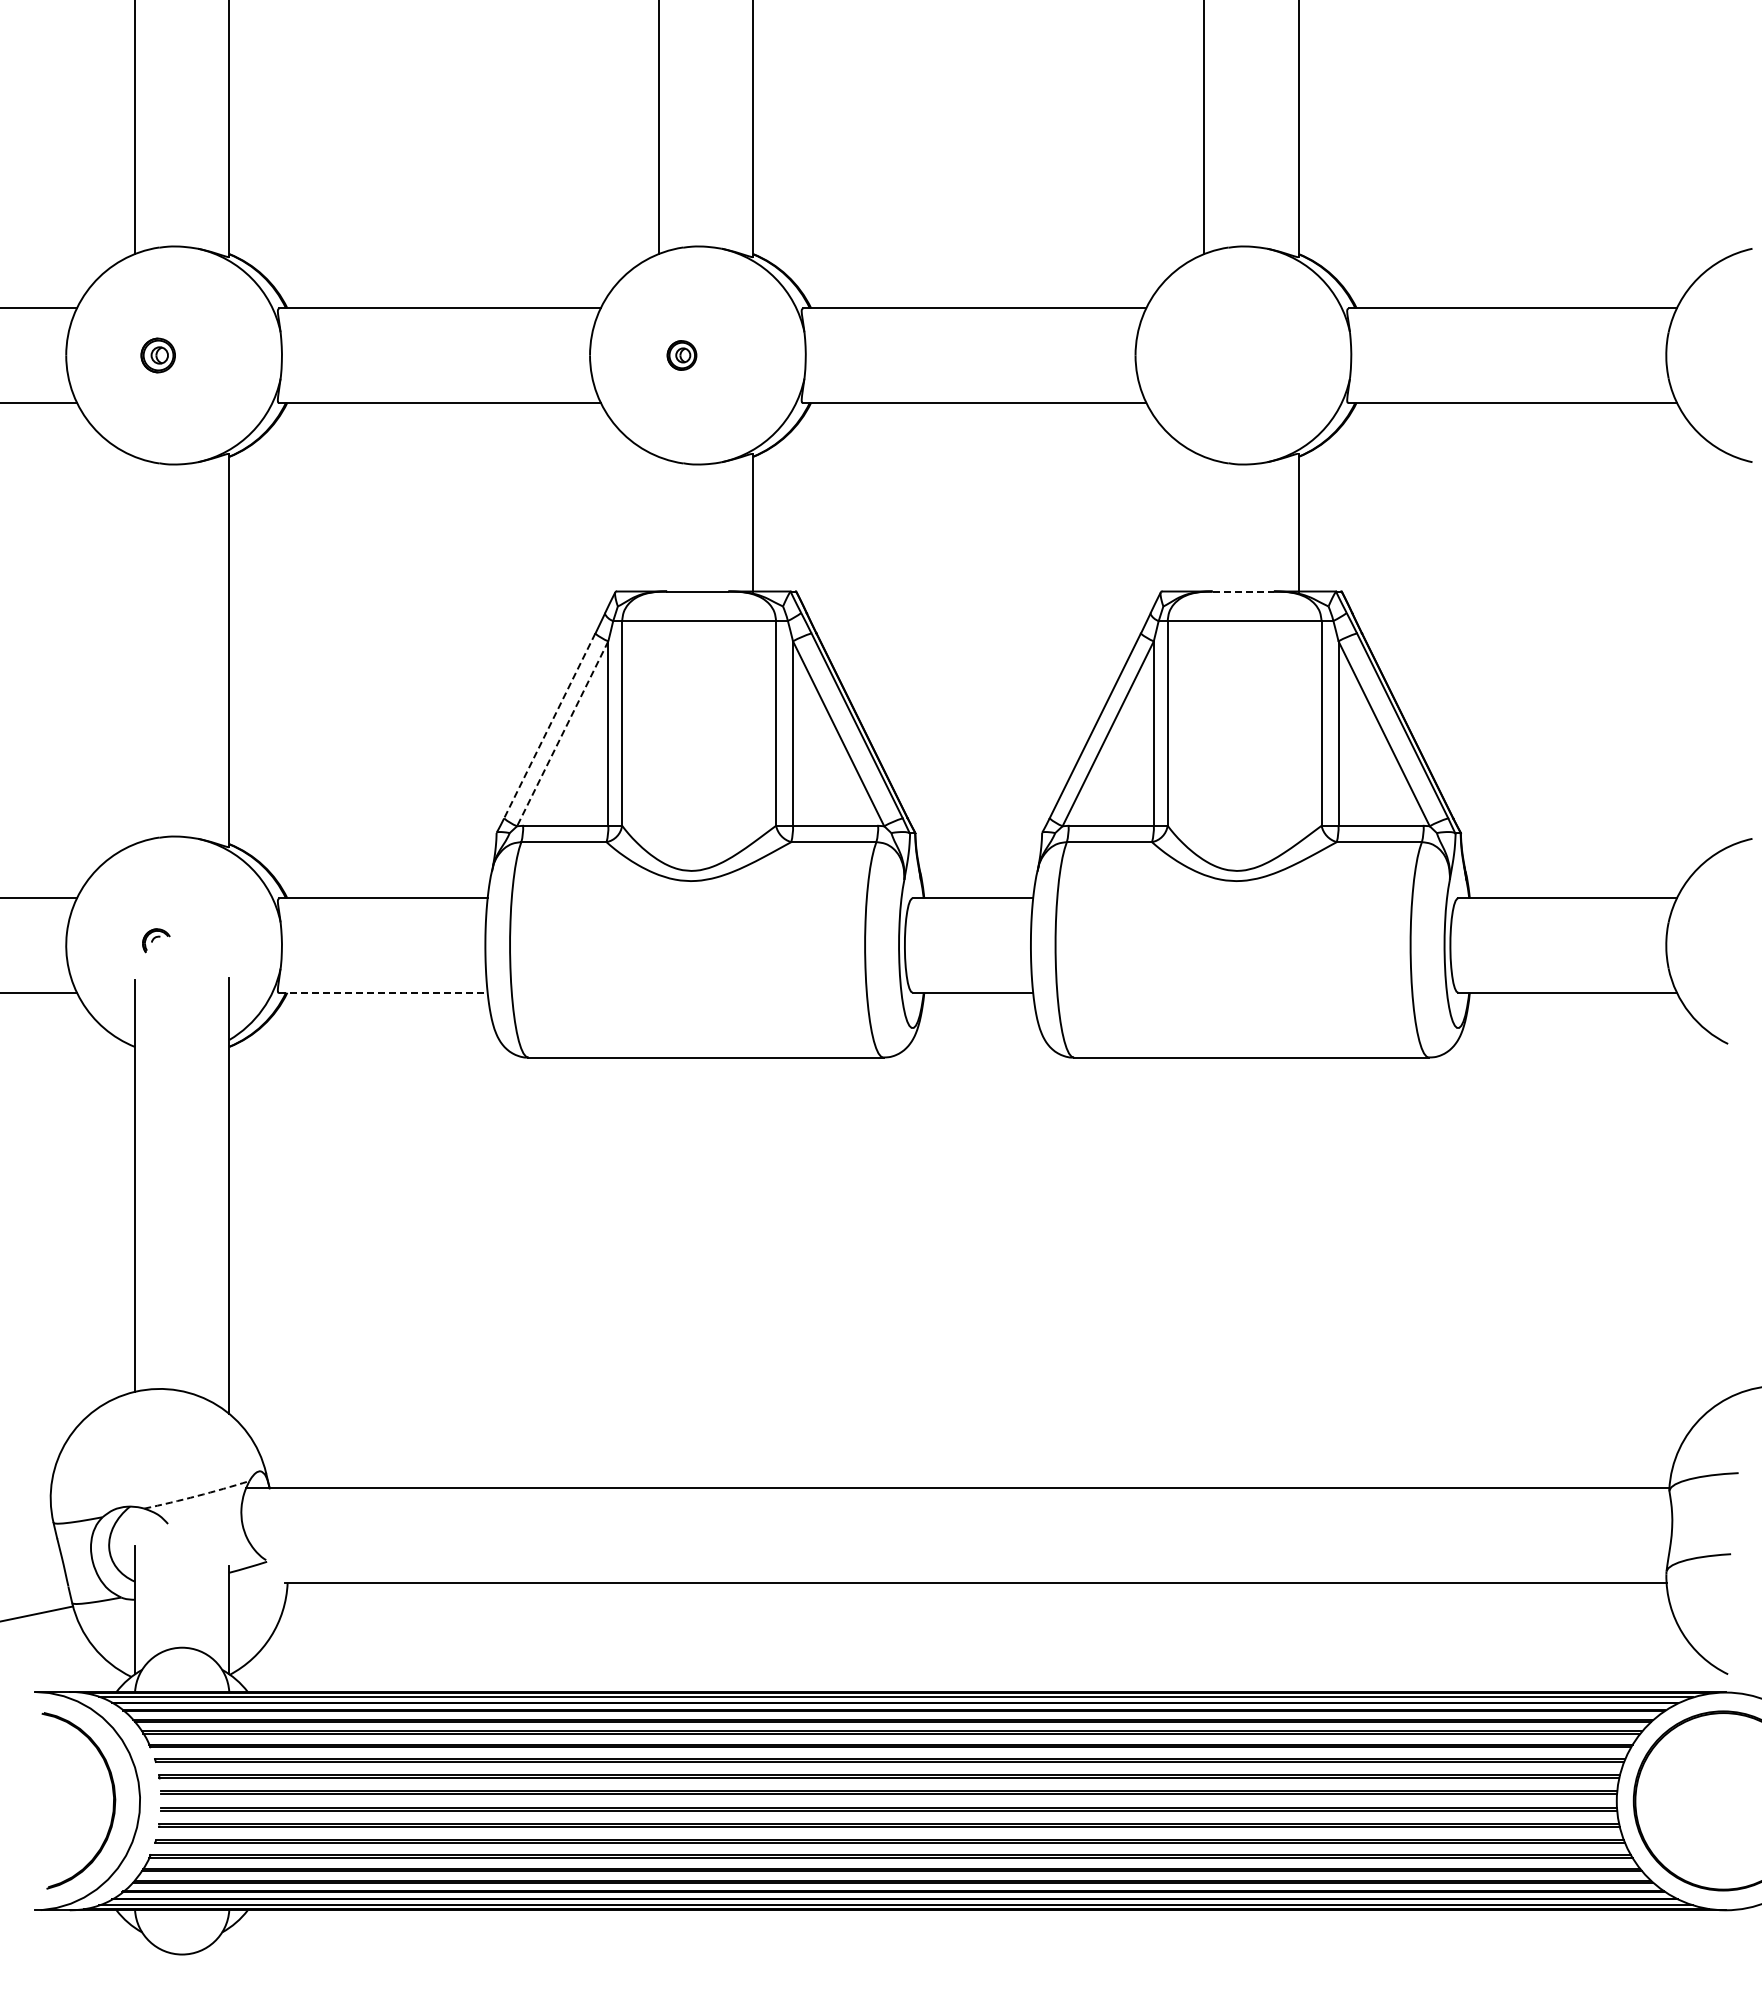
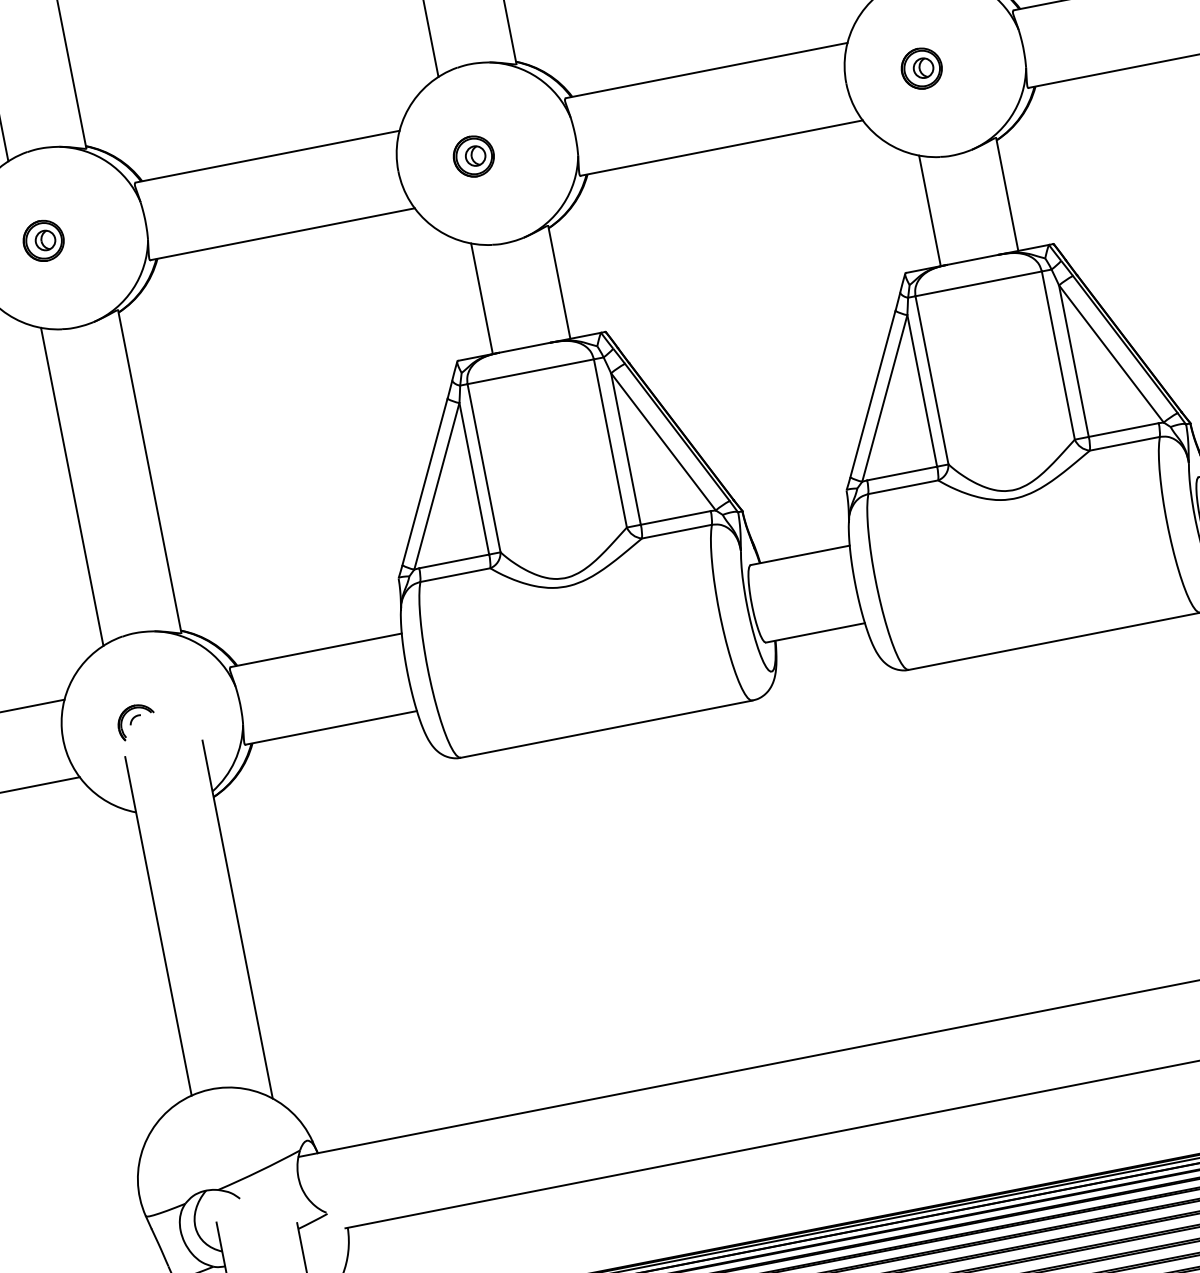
part: (158, 355) -> (44, 240), size x1.43
part: (681, 355) -> (473, 156), size x1.67
part: (1227, 355) -> (921, 68), added
line: (658, 523) -> (481, 298), added
line: (1204, 523) -> (930, 210), added
line: (1243, 591) -> (972, 259), dashed -> solid
line: (134, 650) -> (71, 486), added
line: (549, 726) -> (424, 482), dashed -> solid
line: (562, 734) -> (436, 486), dashed -> solid
part: (156, 940) -> (136, 721), size x1.67
line: (383, 992) -> (331, 727), dashed -> solid
arc: (197, 1496) -> (259, 1171), dashed -> solid

